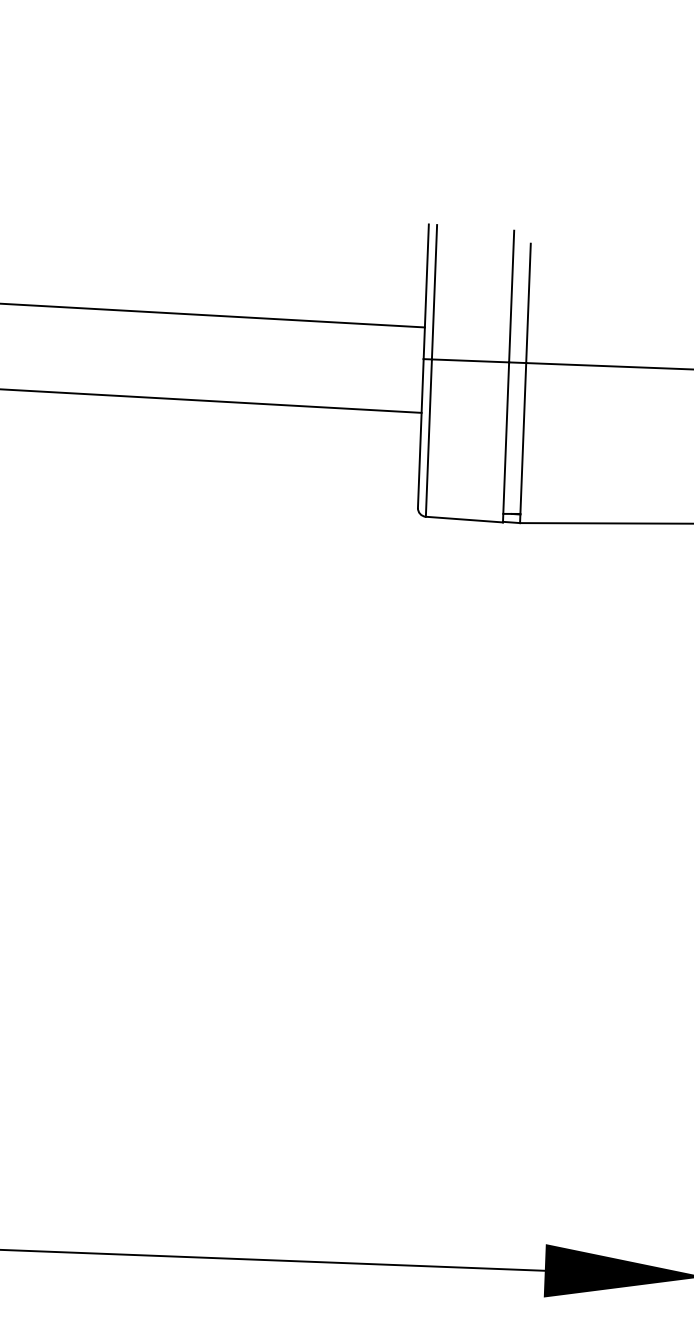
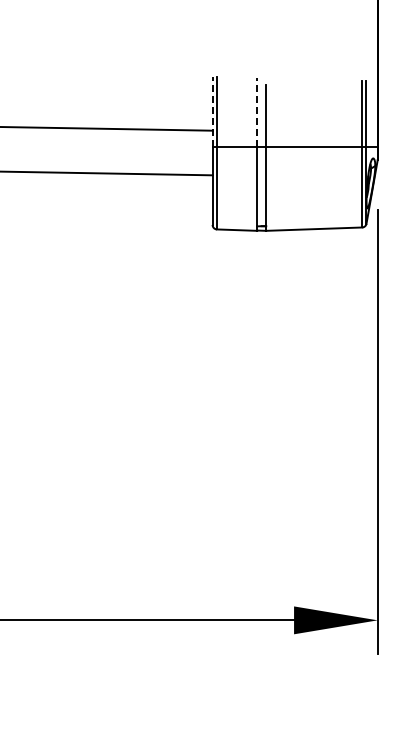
line: (426, 290) -> (212, 111), solid -> dashed
line: (512, 295) -> (257, 112), solid -> dashed

